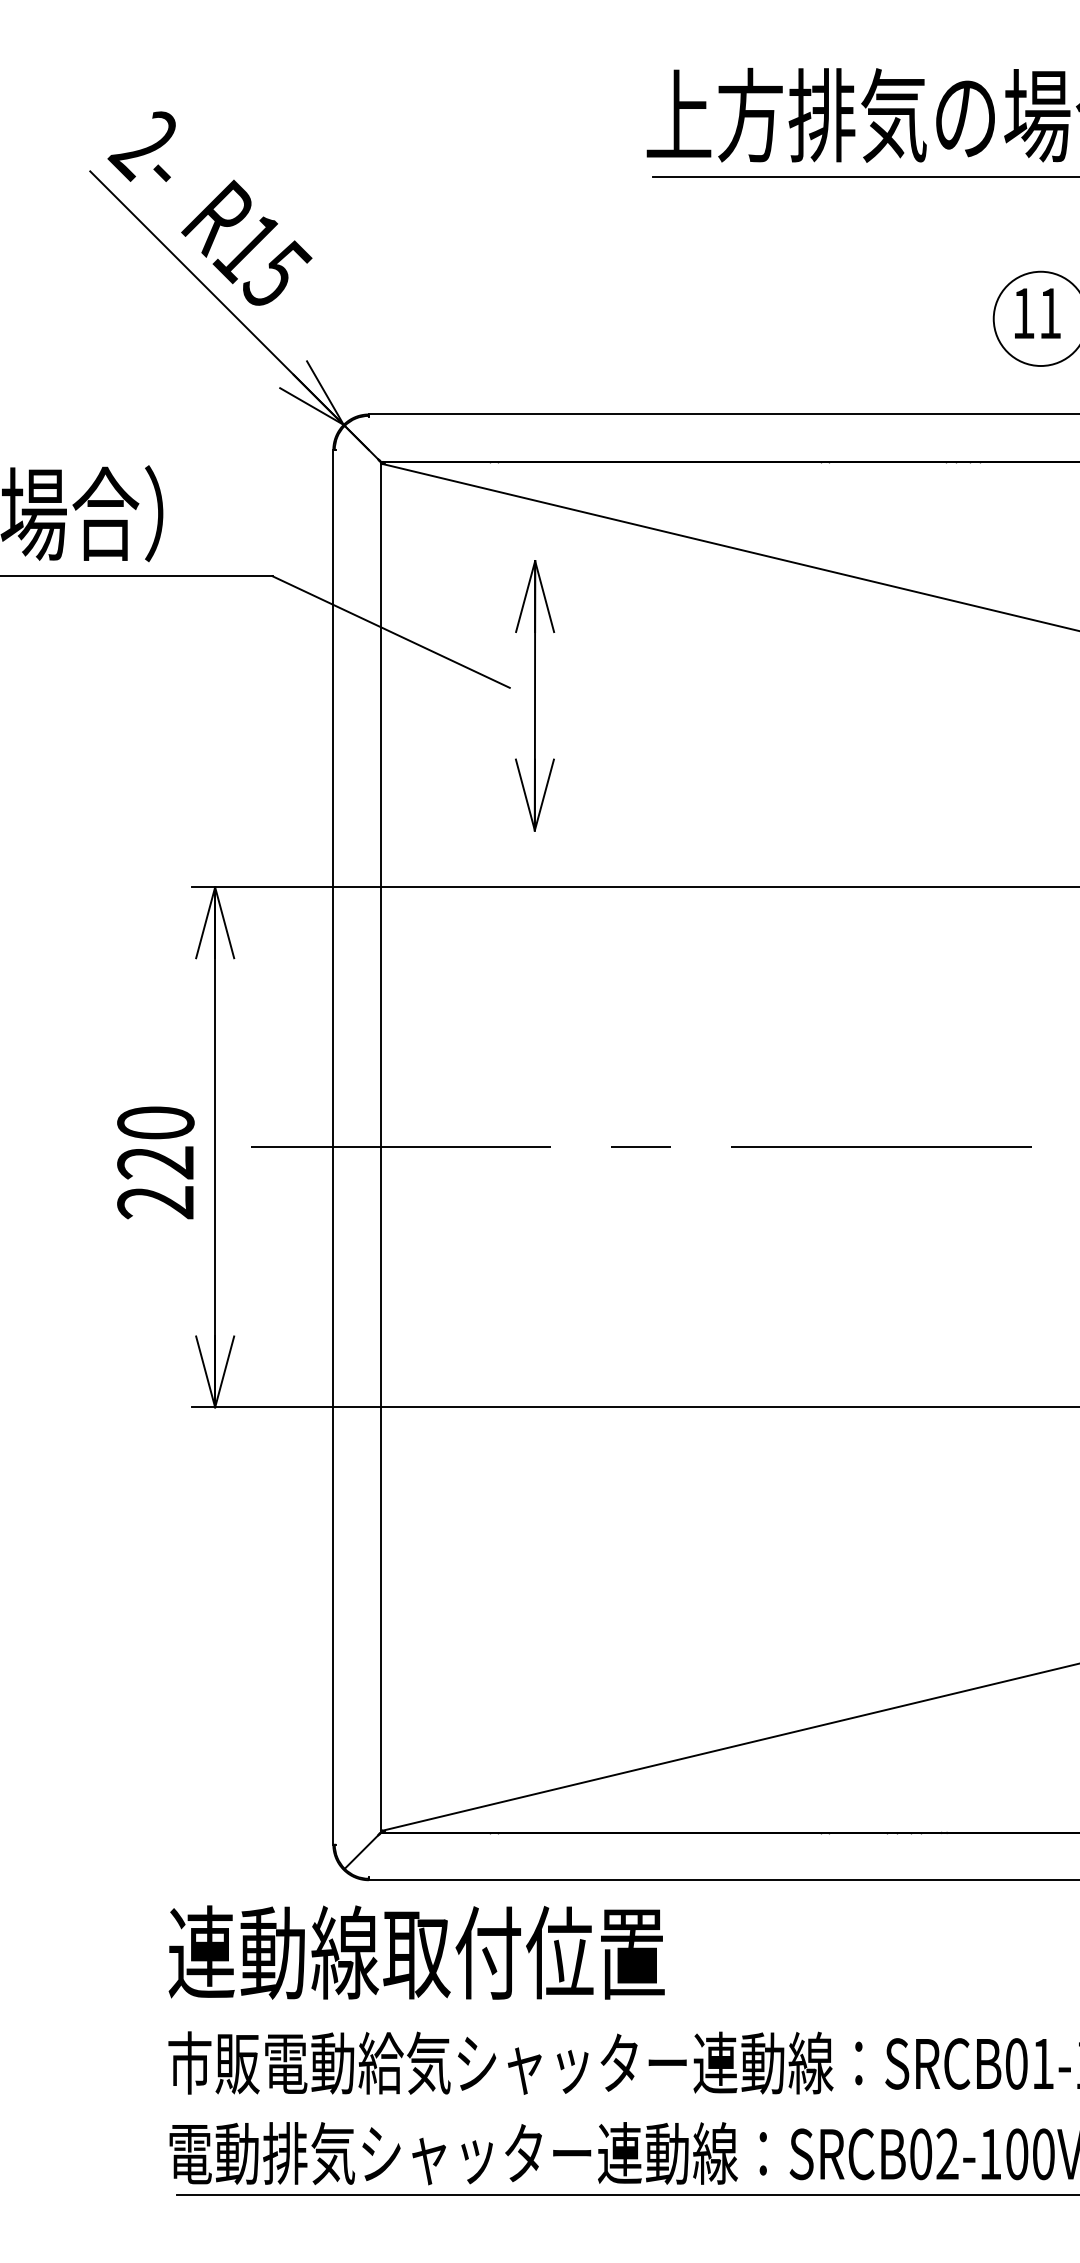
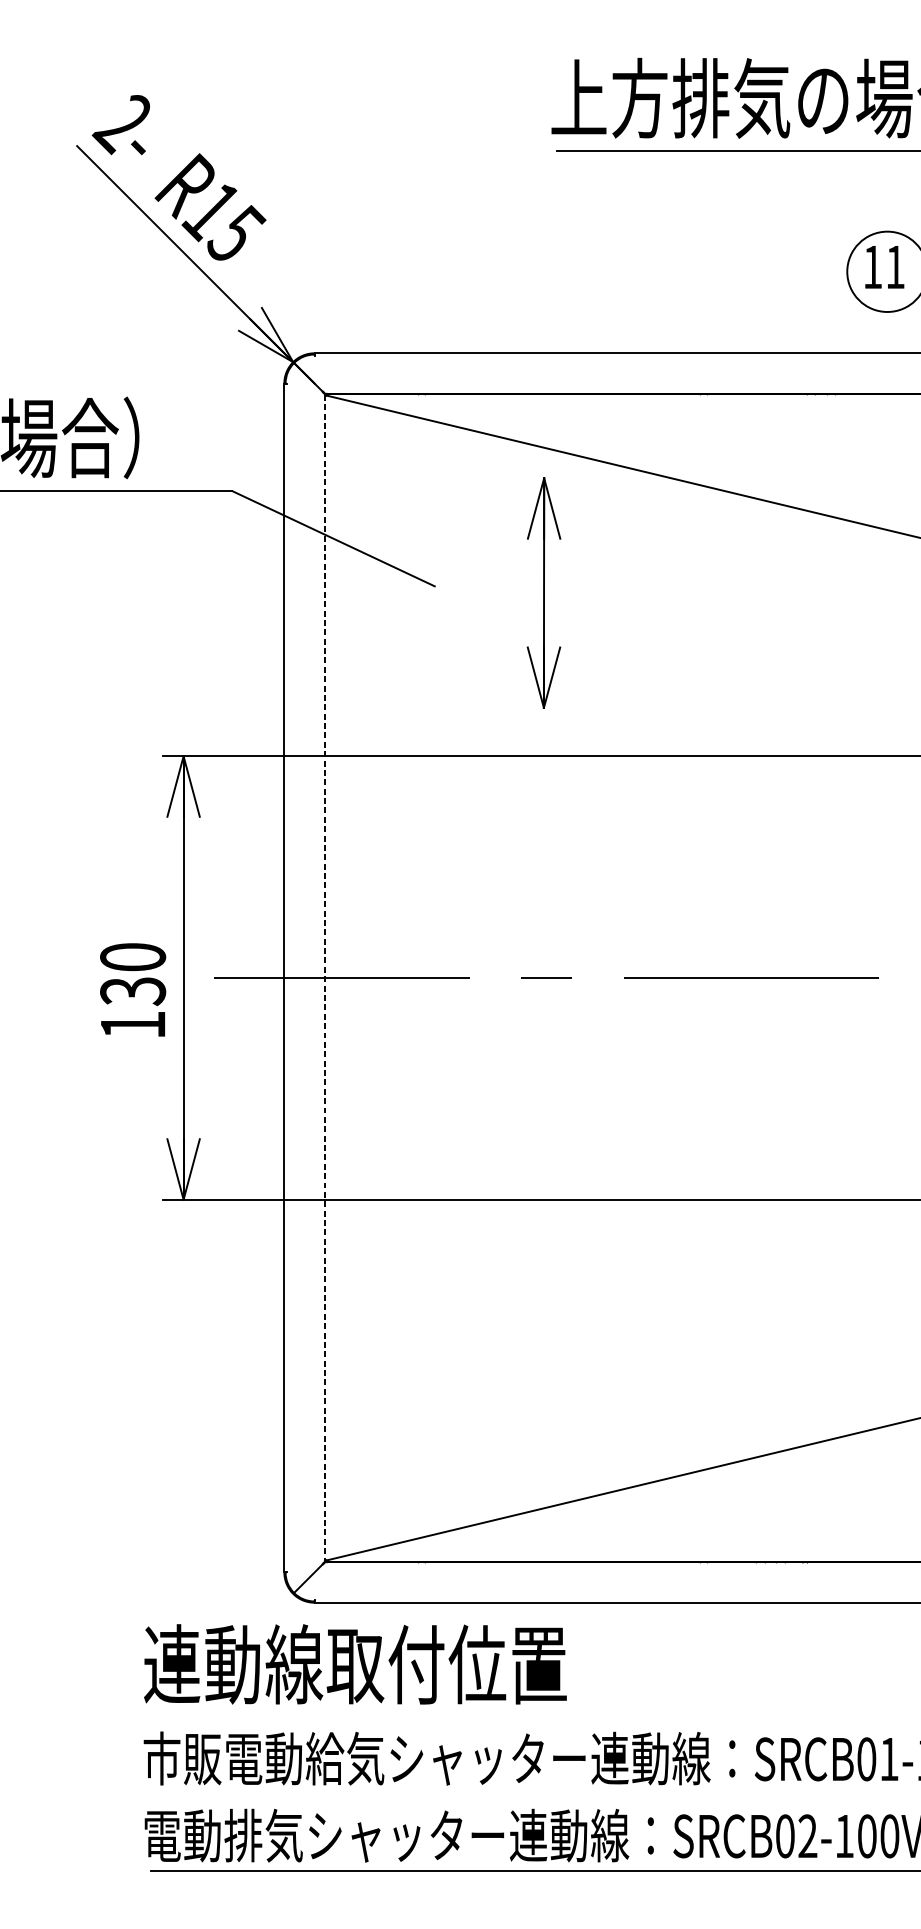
part: (535, 695) -> (544, 592), moved
line: (380, 1147) -> (324, 978), solid -> dashed
text: (155, 1182) -> (132, 1007), 220 -> 130

